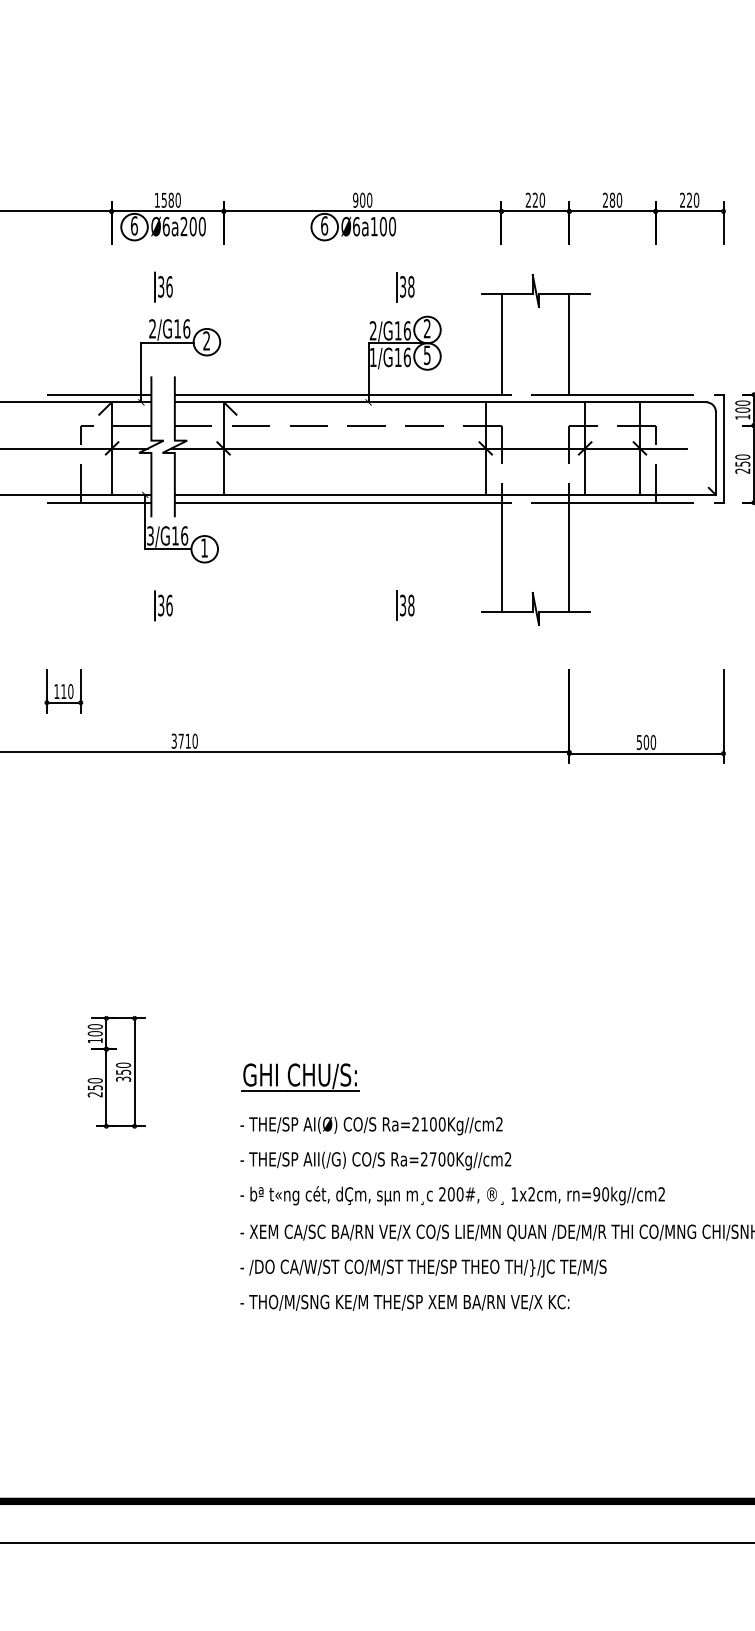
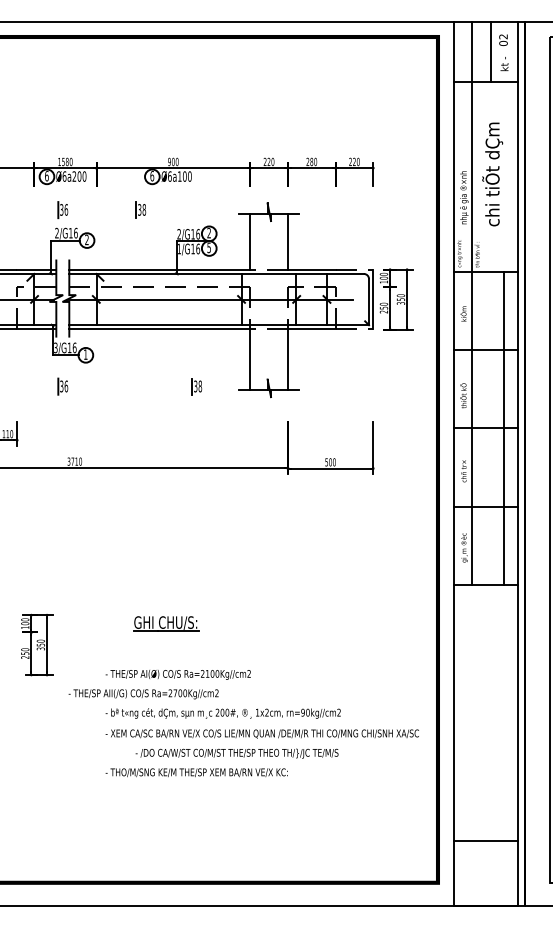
part: (404, 286) -> (140, 209), moved
part: (301, 1076) -> (166, 623), moved
text: (375, 1161) -> (143, 694), moved
text: (422, 1267) -> (236, 753), moved

